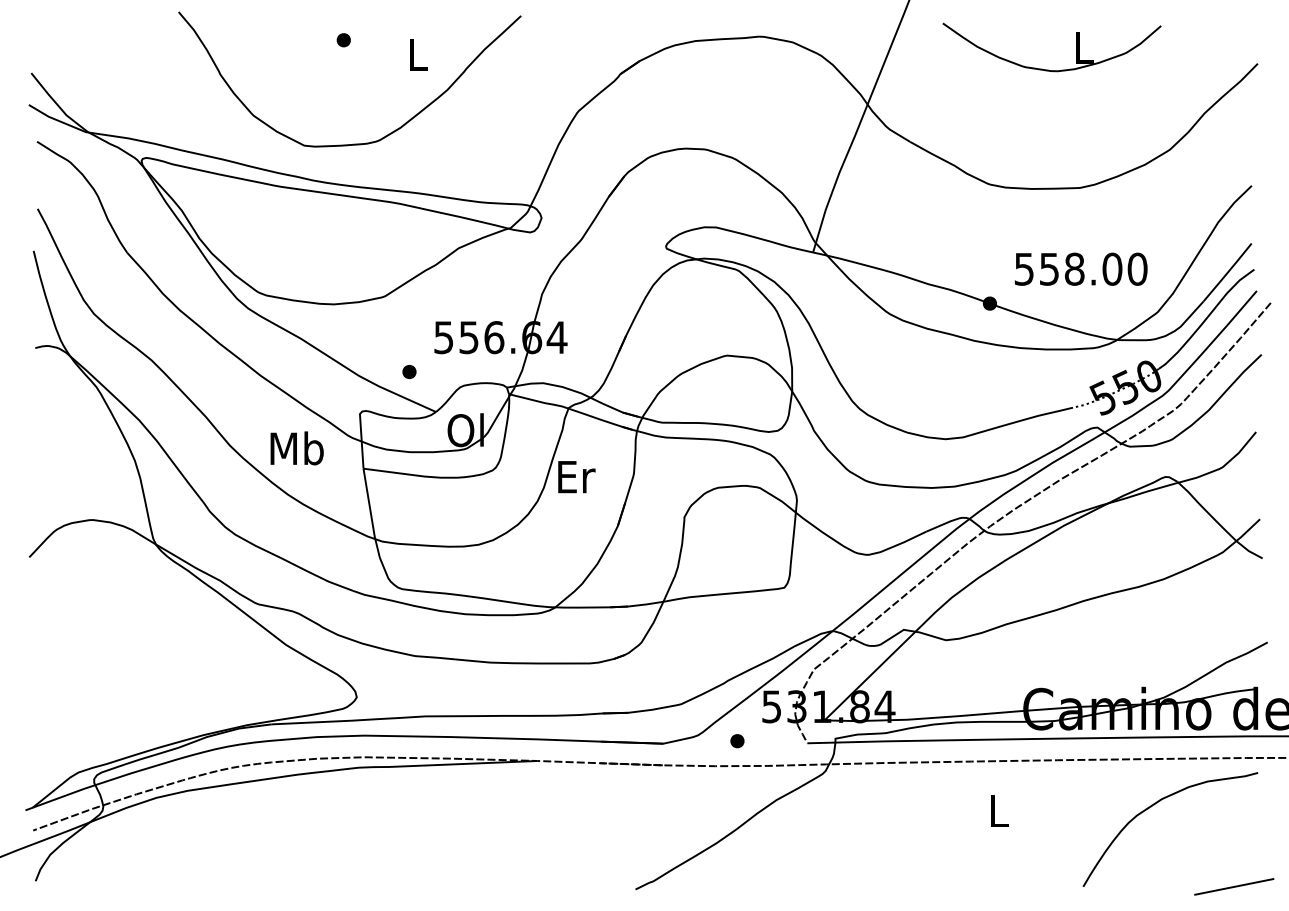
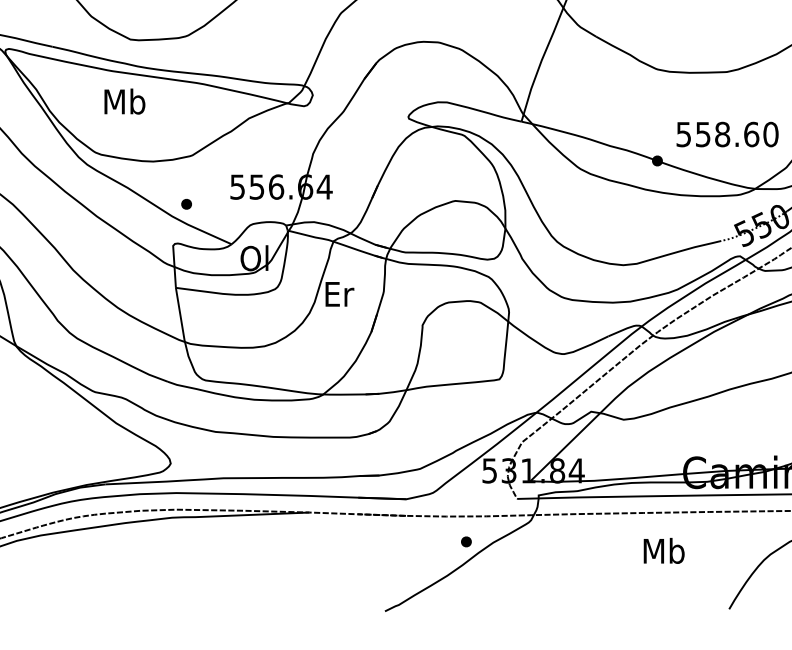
text: (1112, 268) -> (751, 133), 558.00 -> 558.60
part: (409, 371) -> (186, 203), moved
text: (296, 448) -> (124, 101), moved
part: (737, 741) -> (466, 542), moved
text: (998, 810) -> (664, 550), L -> Mb

